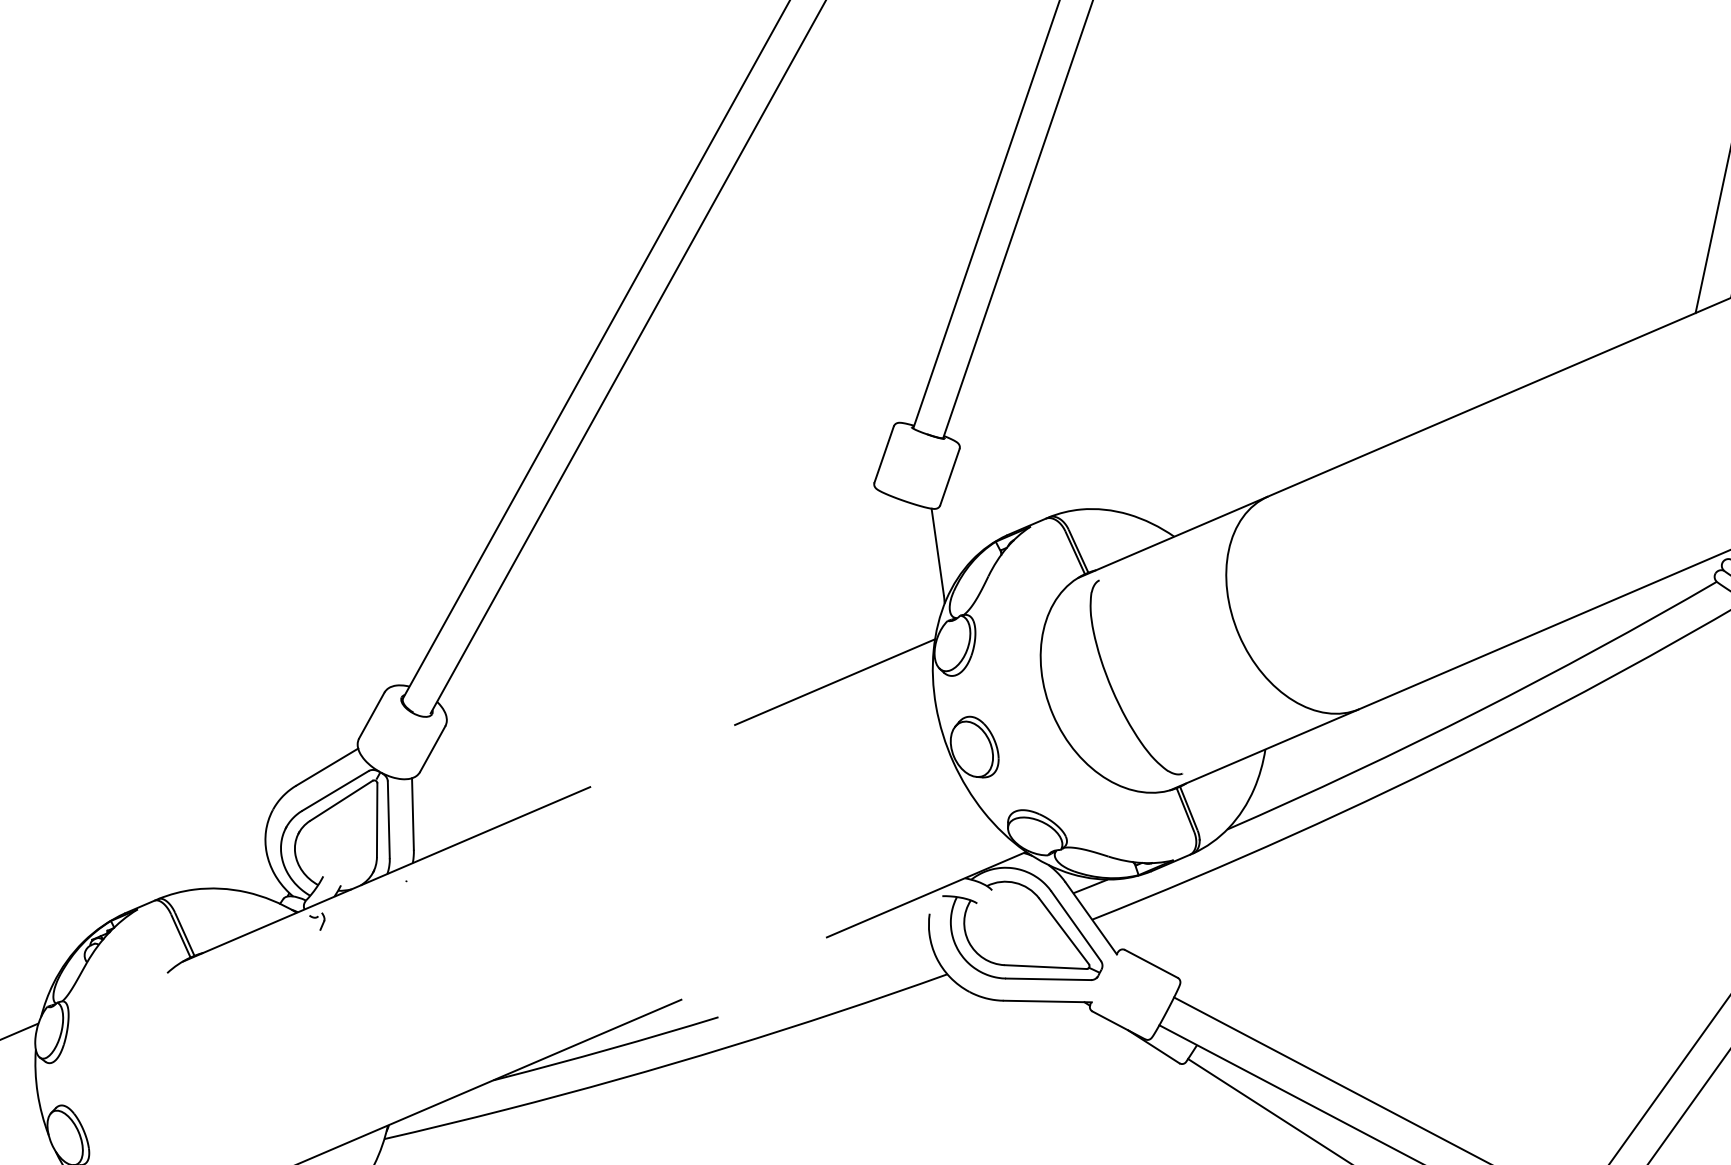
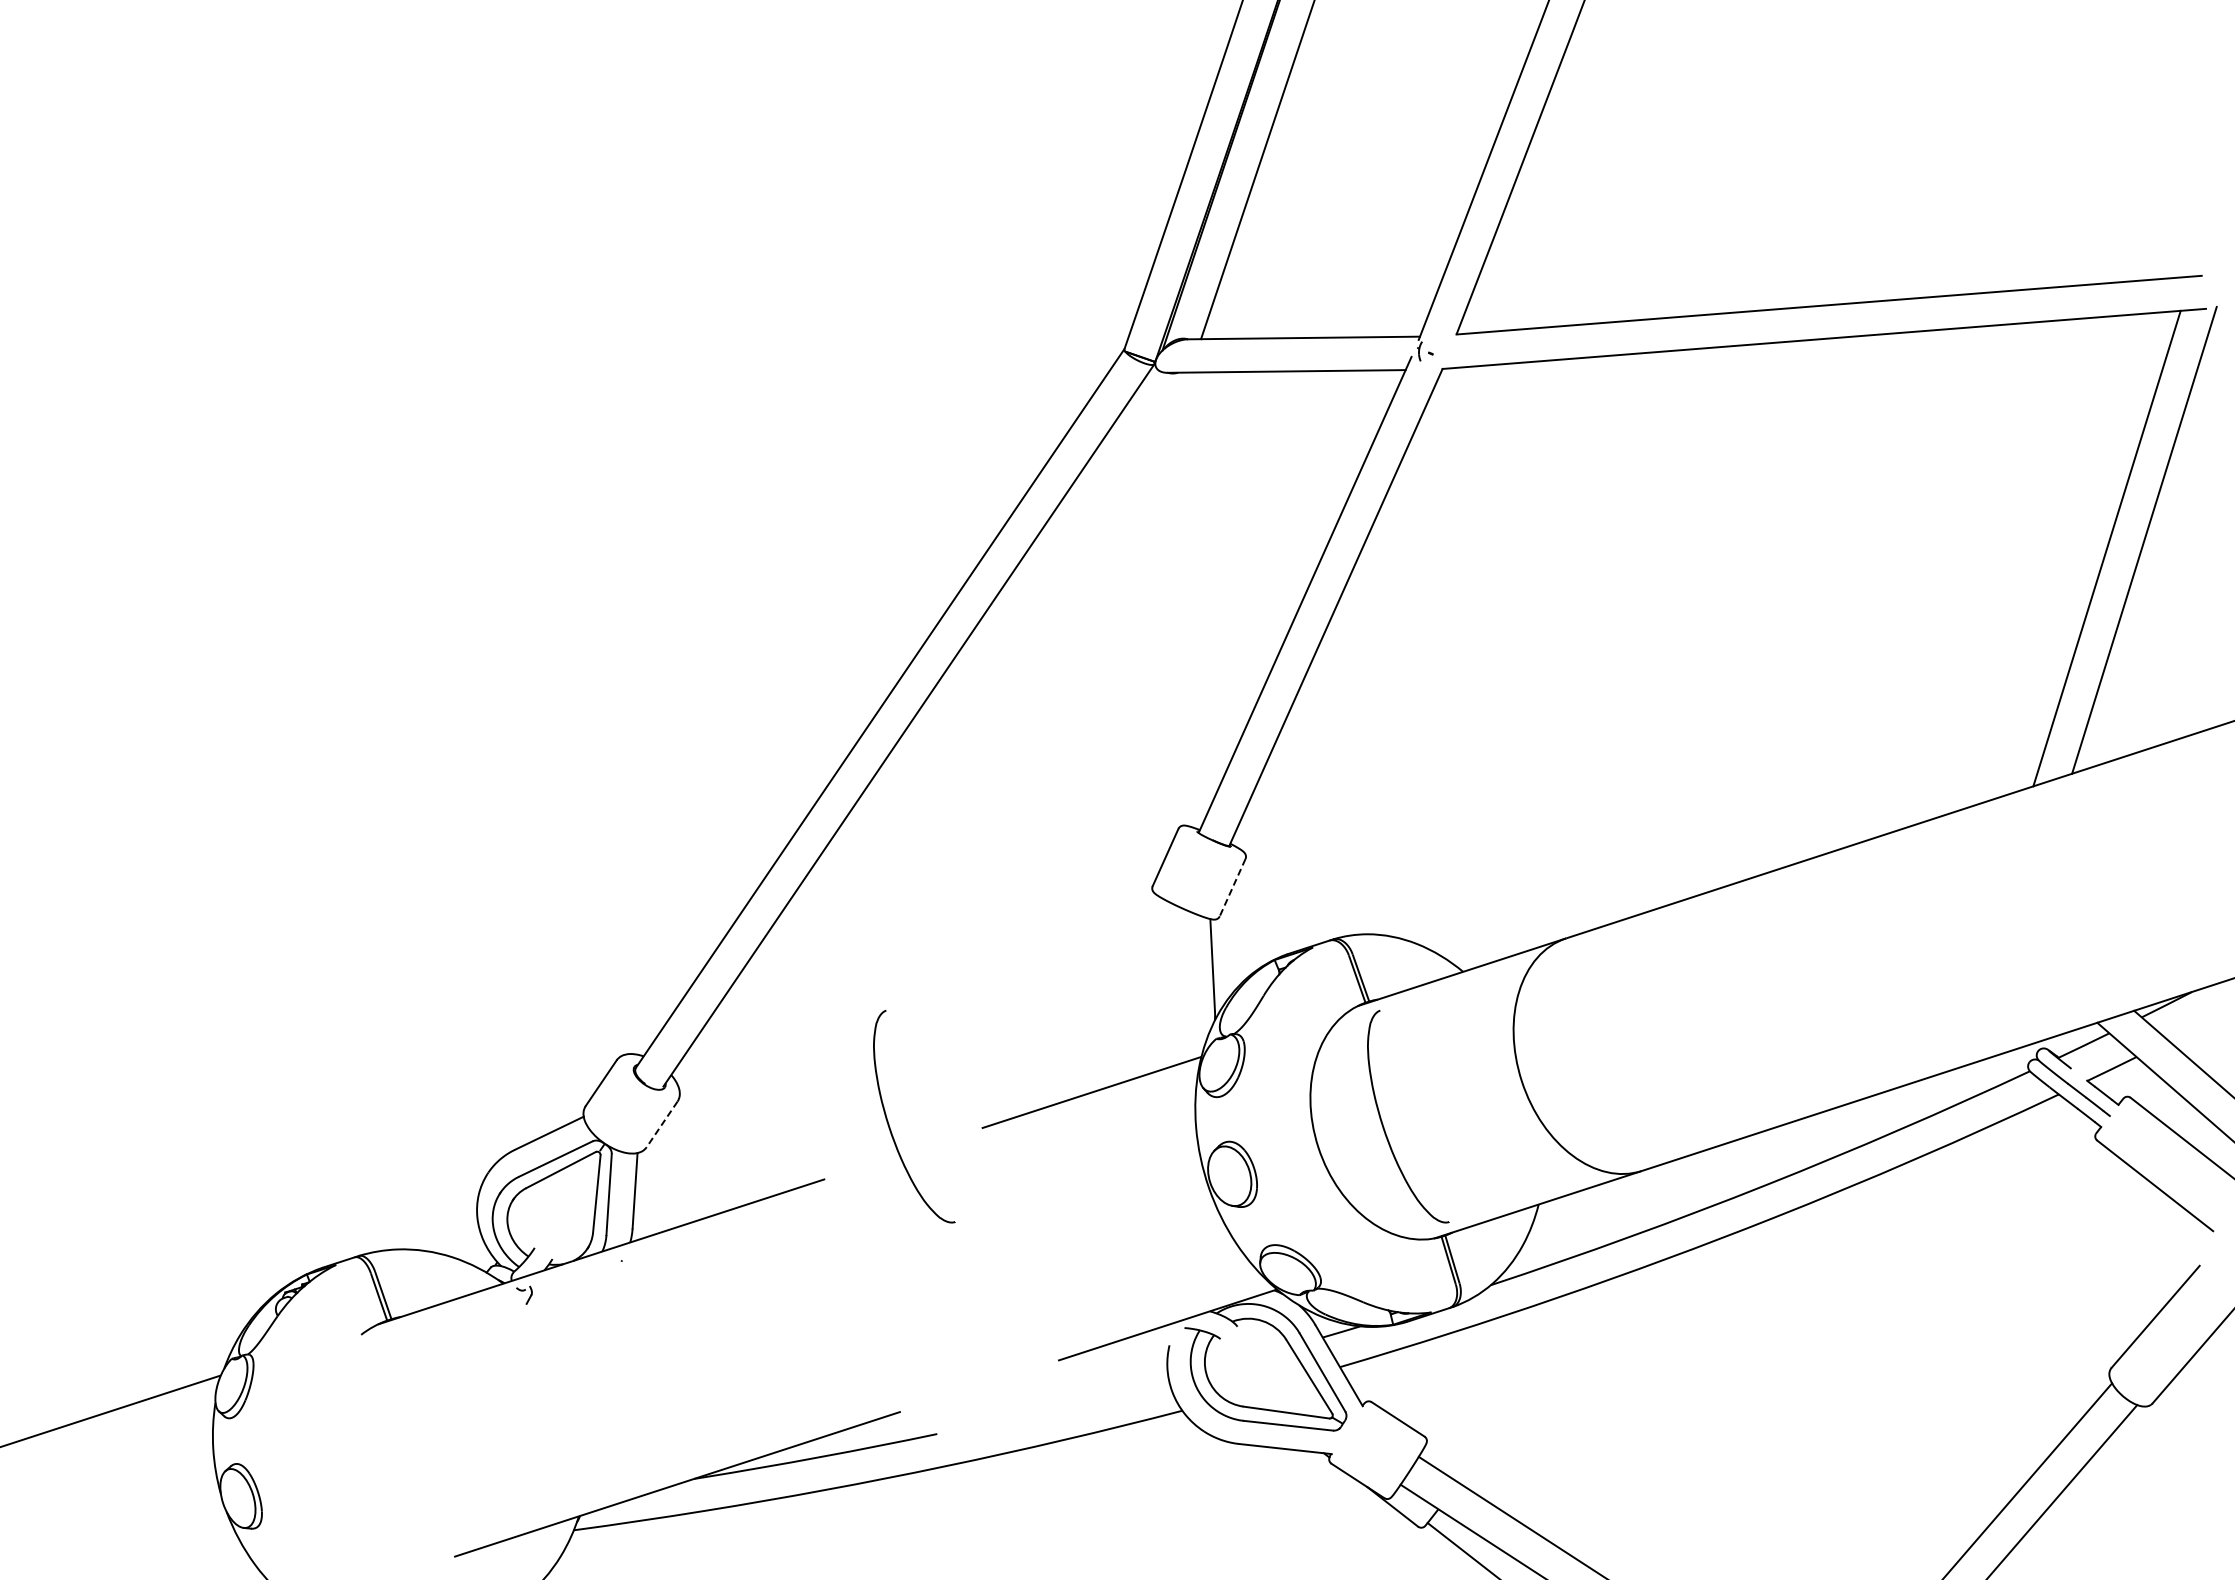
line: (949, 477) -> (1232, 888), solid -> dashed
part: (646, 728) -> (889, 1123), added
line: (433, 749) -> (662, 1124), solid -> dashed

